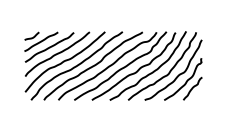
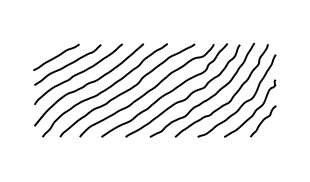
curve: (31, 37) -> (43, 51), removed

